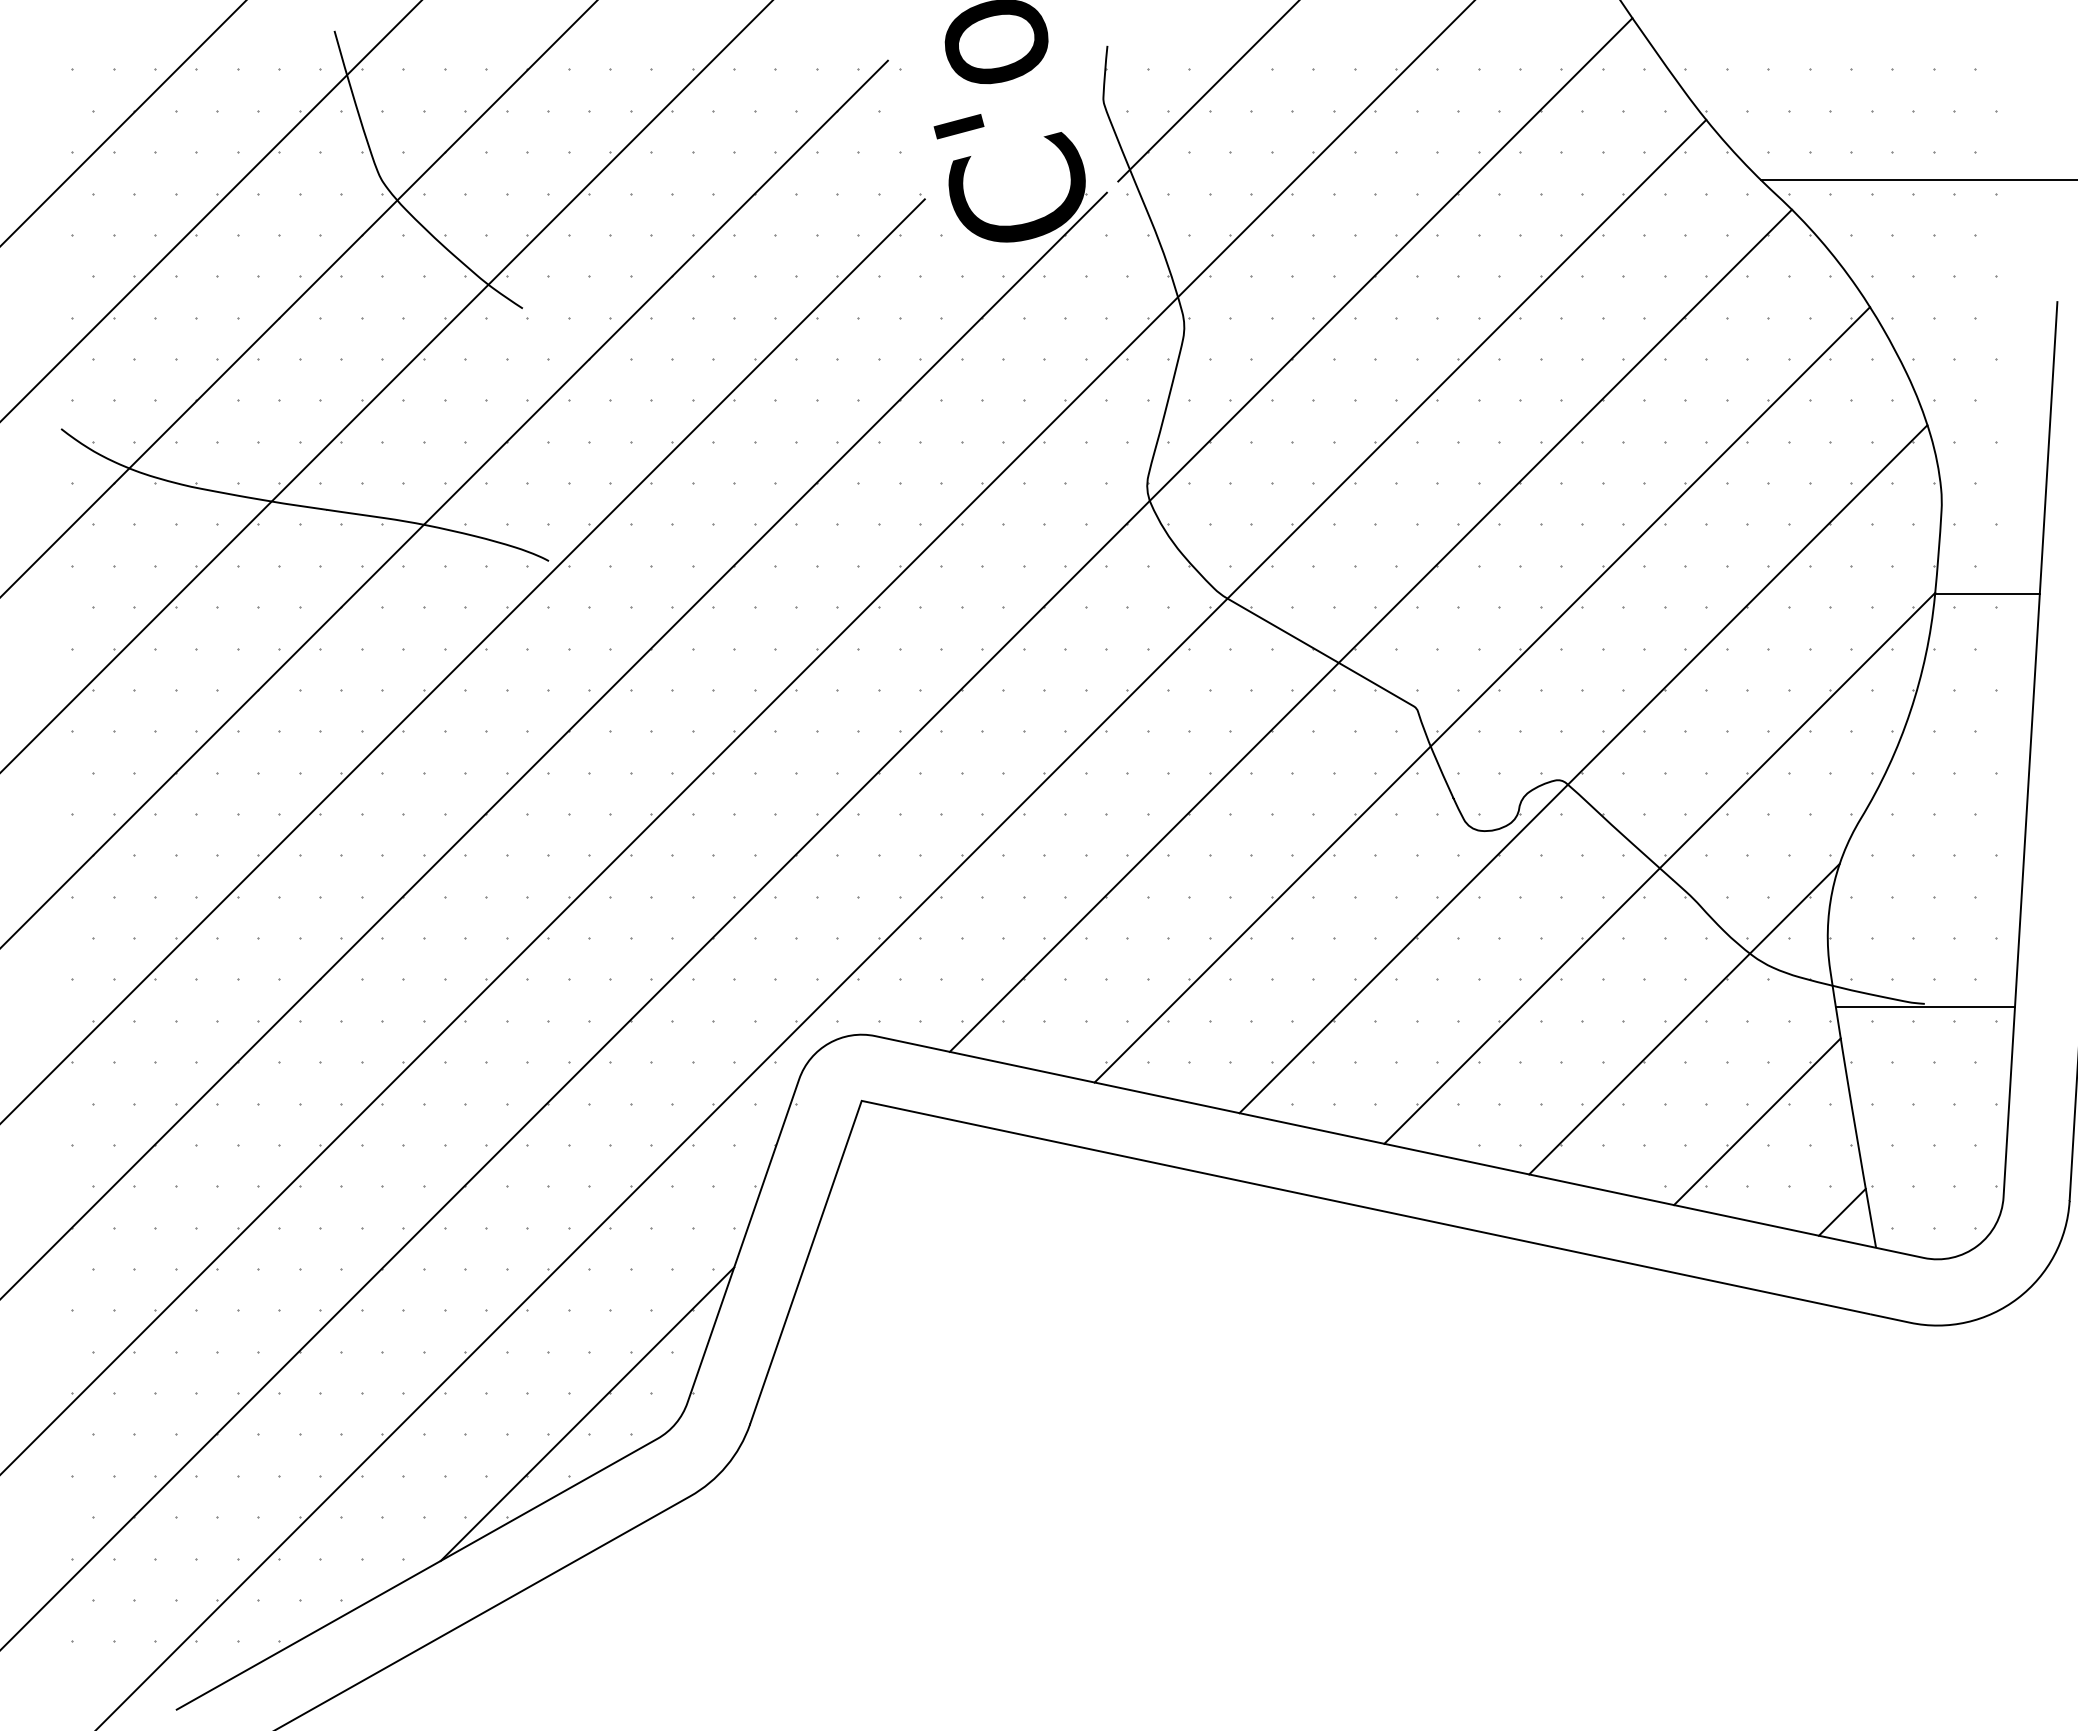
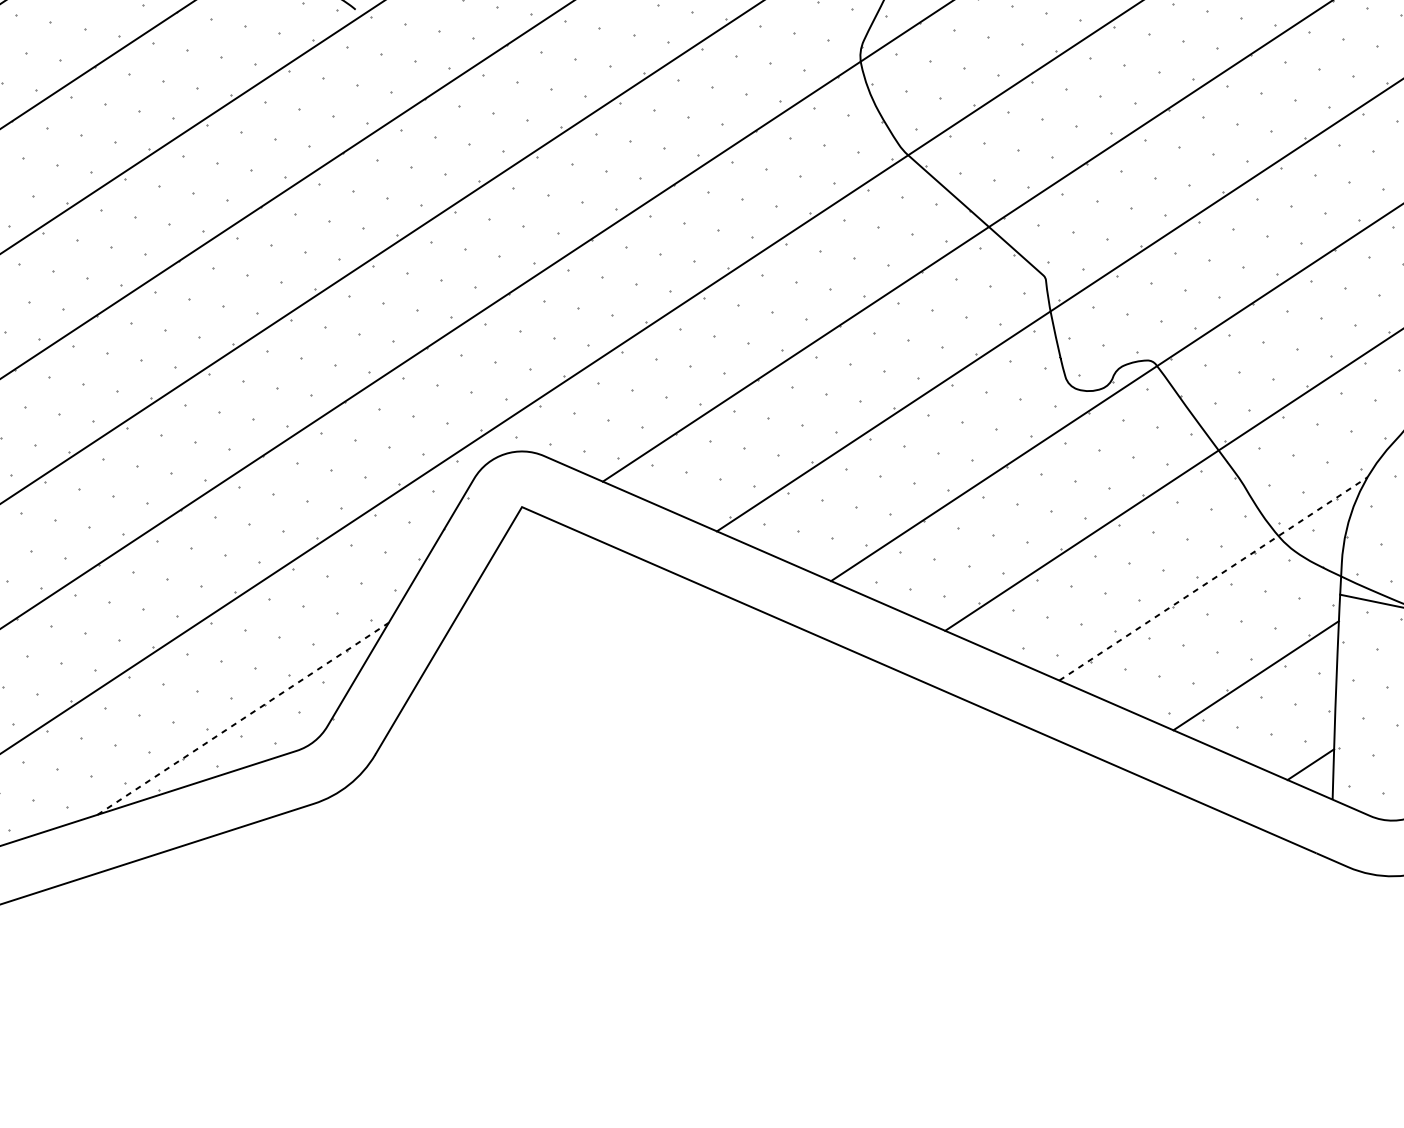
line: (1684, 1019) -> (1213, 579), solid -> dashed
line: (587, 1414) -> (243, 719), solid -> dashed

